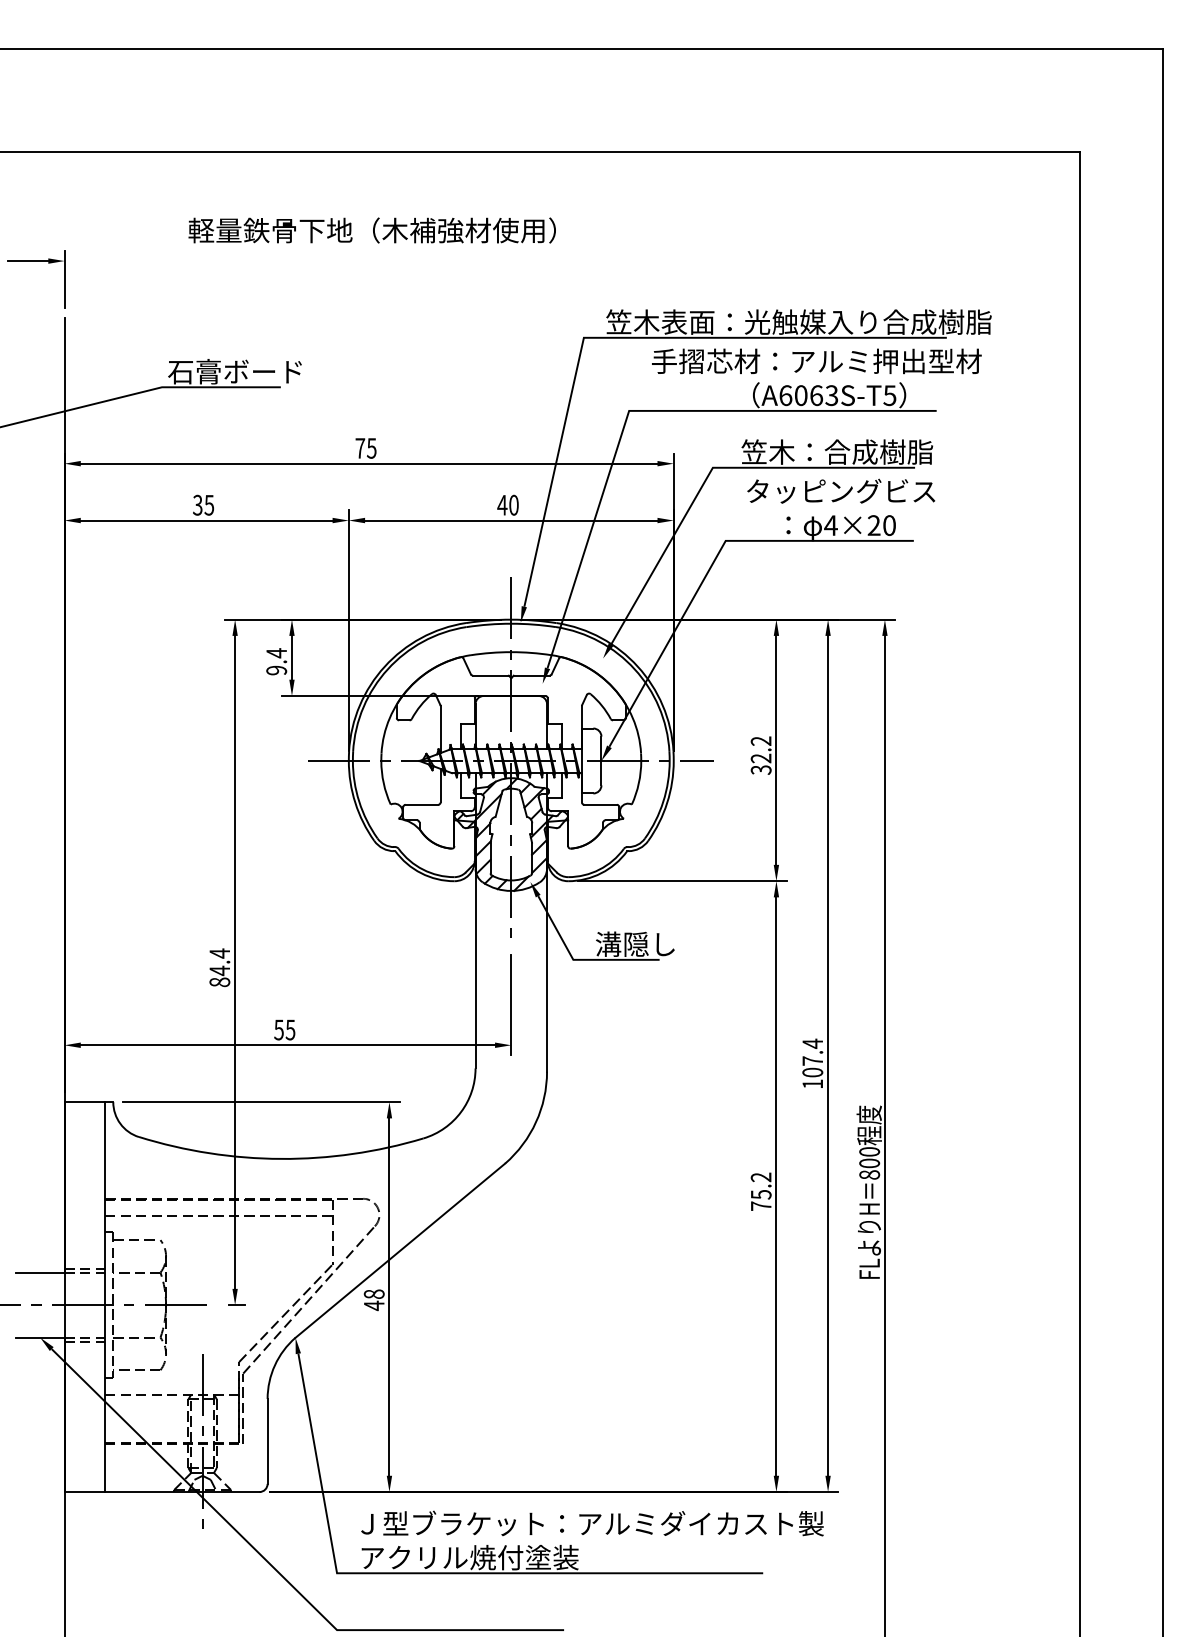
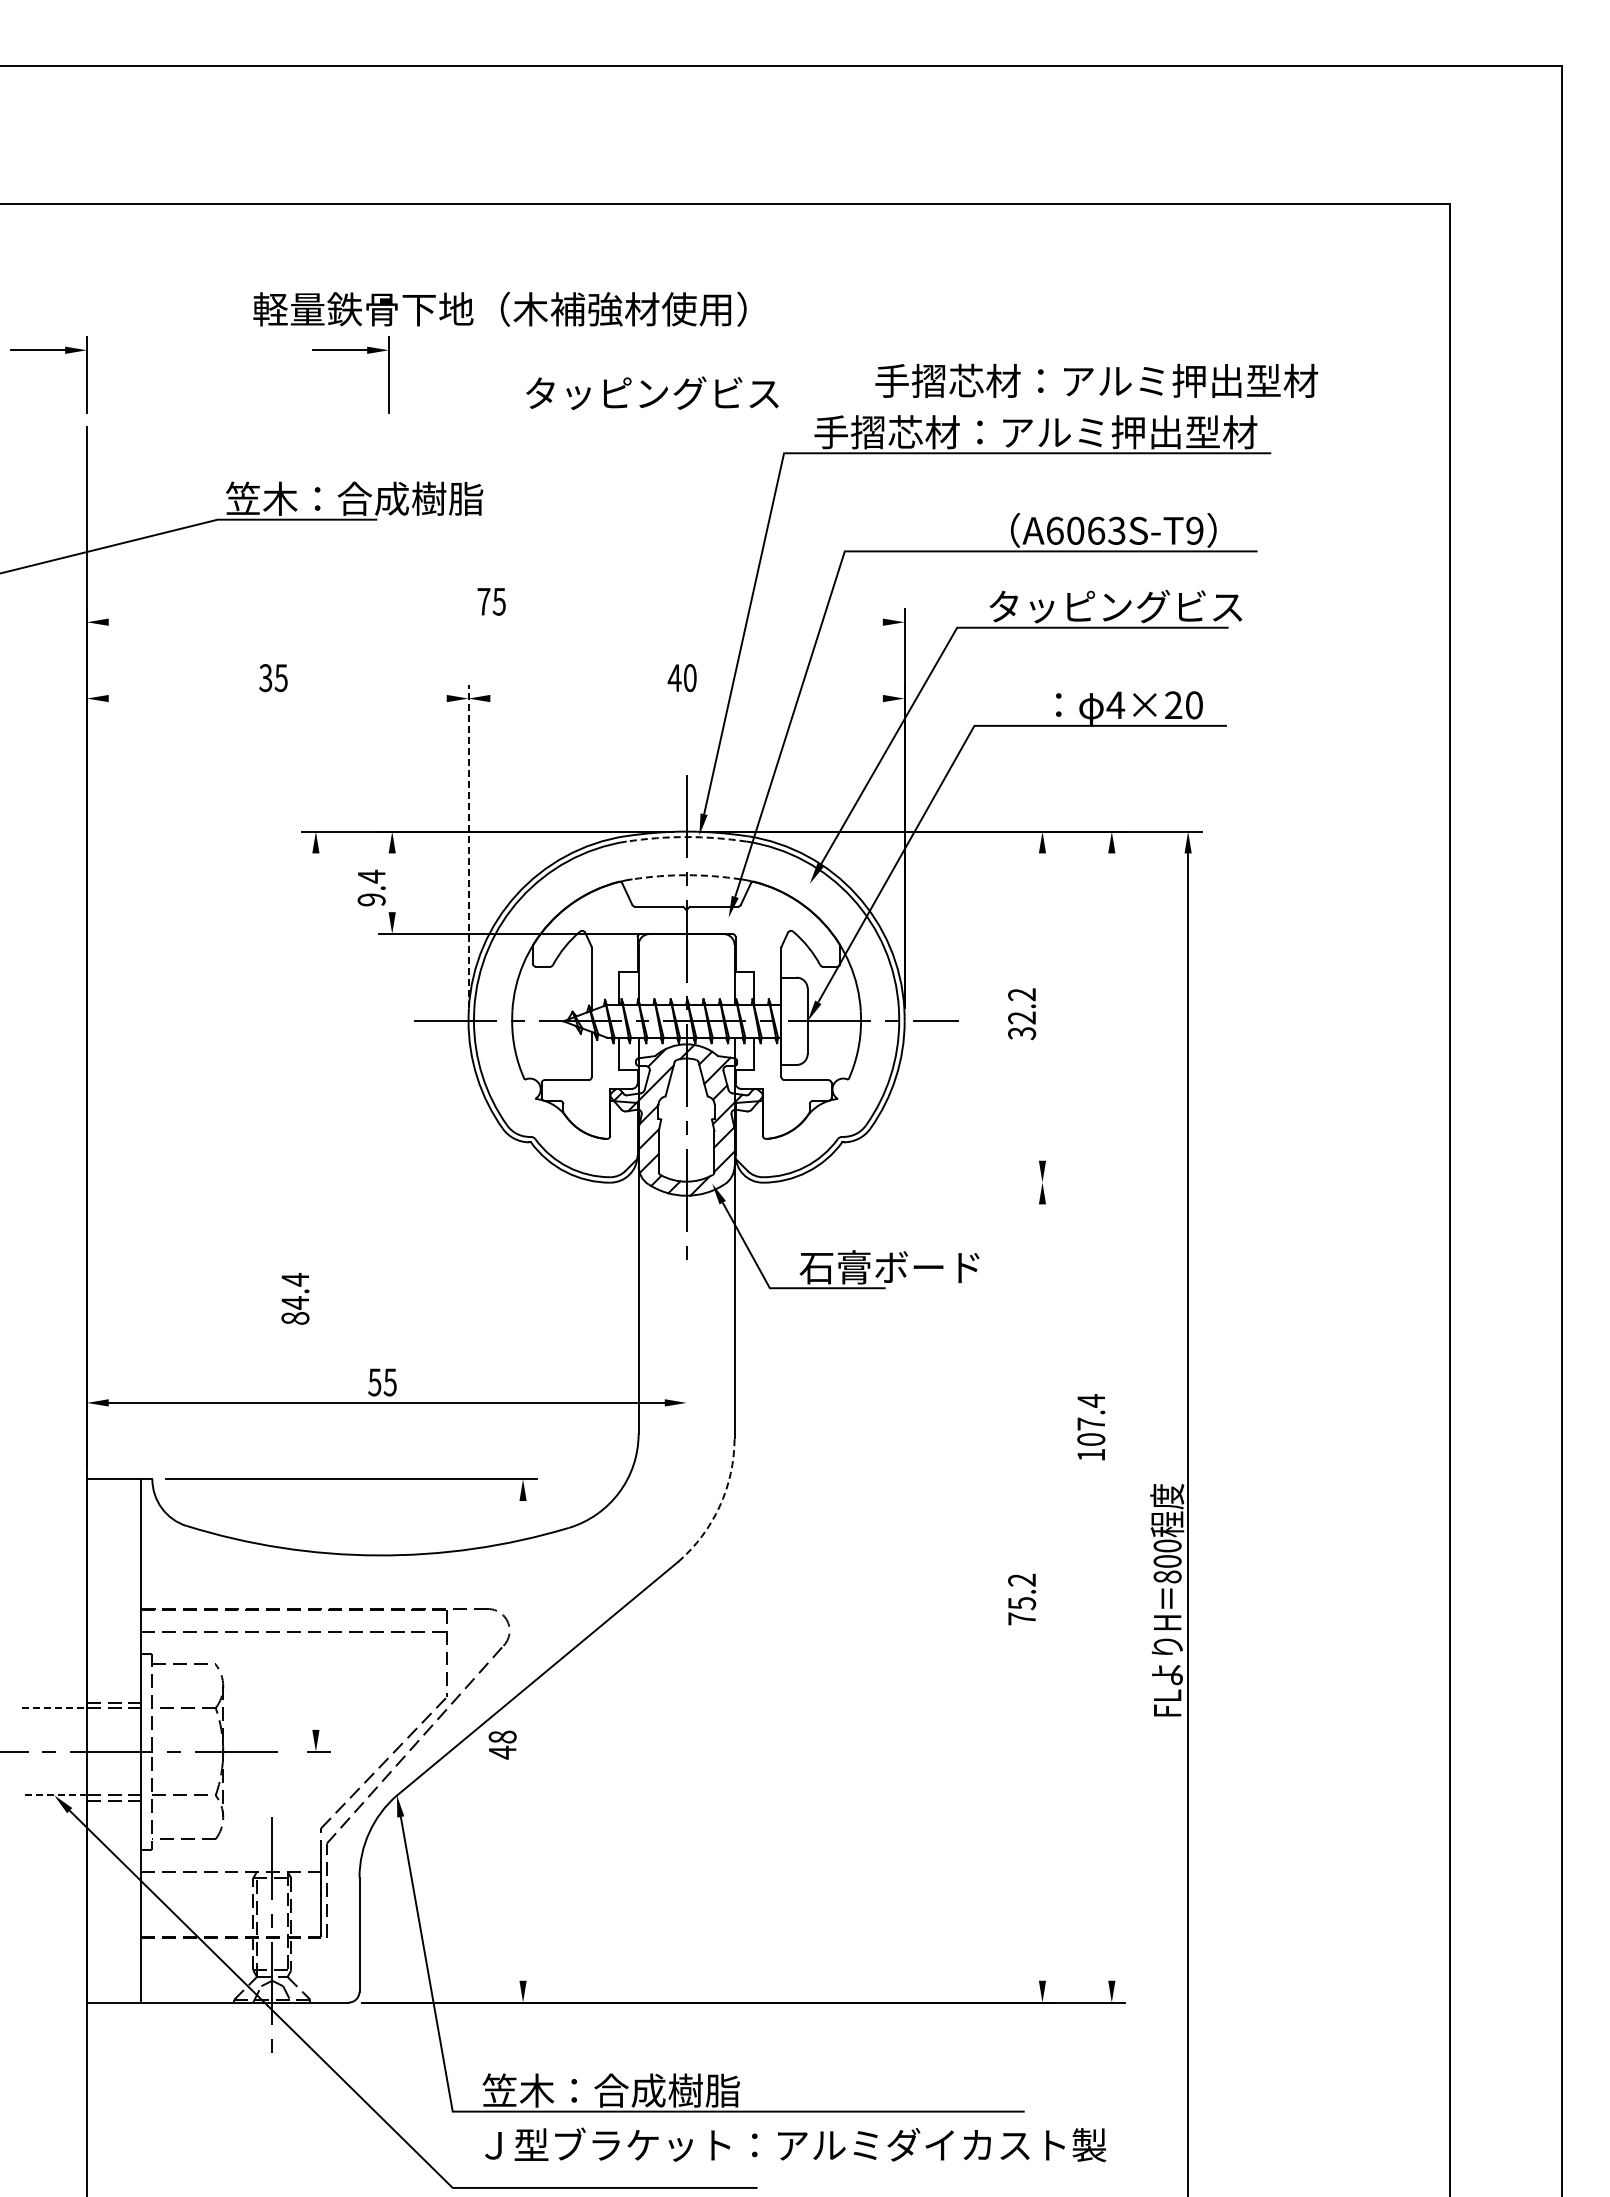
part: (260, 261) -> (350, 350), added
text: (798, 322) -> (1072, 432), 笠木表面：光触媒入り合成樹脂 -> 手摺芯材：アルミ押出型材
text: (816, 361) -> (1096, 380), moved
text: (263, 371) -> (354, 498), 石膏ボード -> 笠木：合成樹脂
text: (889, 395) -> (1194, 530), A6063S-T5 -> A6063S-T9
text: (834, 451) -> (1120, 606), 笠木：合成樹脂 -> タッピングビス
line: (368, 463) -> (495, 622), removed
text: (841, 491) -> (652, 393), moved
line: (206, 520) -> (277, 698), removed
line: (511, 520) -> (686, 698), removed
arc: (511, 624) -> (686, 837), solid -> dashed
line: (348, 630) -> (468, 845), solid -> dashed
arc: (511, 652) -> (686, 875), solid -> dashed
line: (292, 657) -> (392, 882), removed
line: (776, 749) -> (1042, 1006), removed
line: (682, 881) -> (916, 1182), removed
text: (662, 944) -> (889, 1267), 溝隠し -> 石膏ボード
line: (234, 962) -> (315, 1291), removed
line: (511, 1004) -> (686, 1348), removed
line: (827, 1055) -> (1111, 1416), removed
arc: (535, 1122) -> (719, 1506), solid -> dashed
line: (776, 1186) -> (1042, 1592), removed
line: (40, 1272) -> (54, 1708), solid -> dashed
line: (389, 1296) -> (523, 1740), removed
line: (40, 1337) -> (54, 1795), solid -> dashed
text: (592, 1523) -> (795, 2144), moved
text: (468, 1557) -> (629, 2090), アクリル焼付塗装 -> 笠木：合成樹脂

